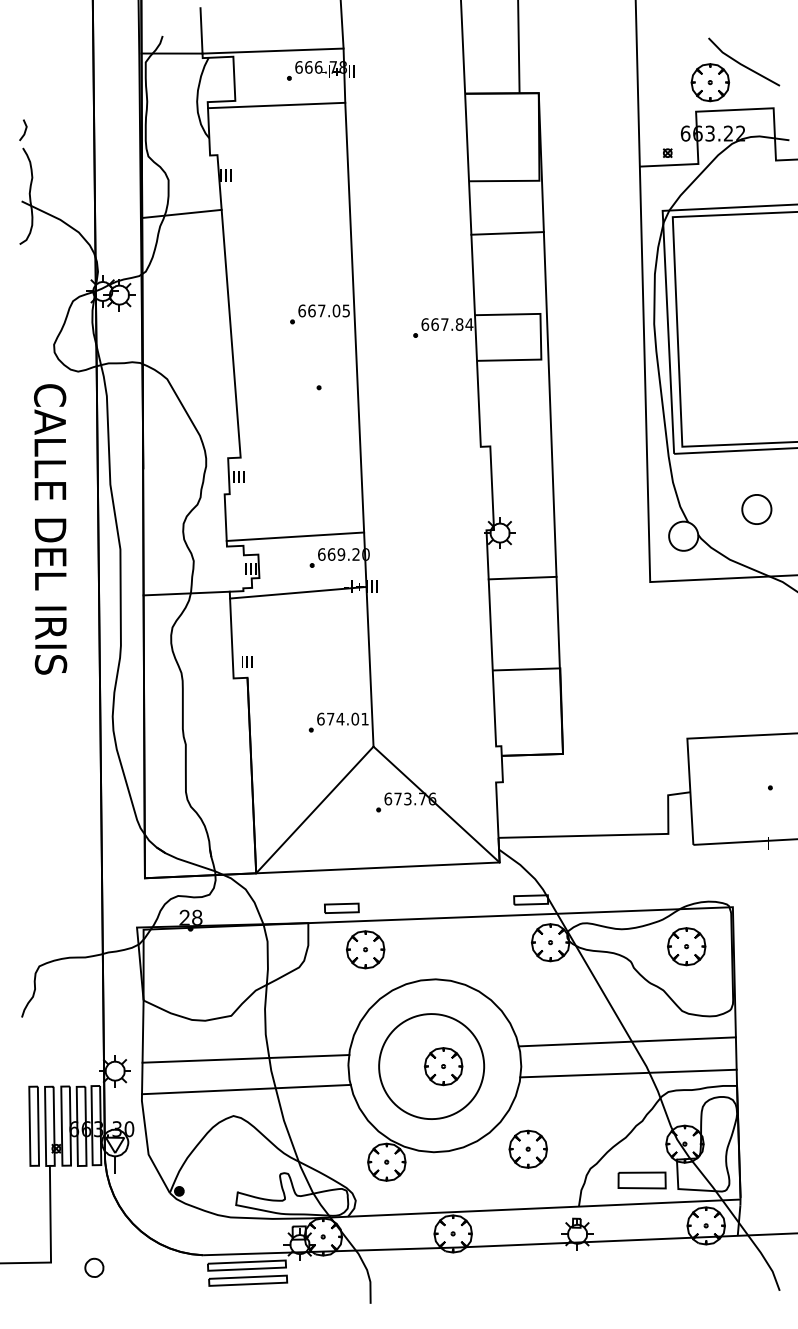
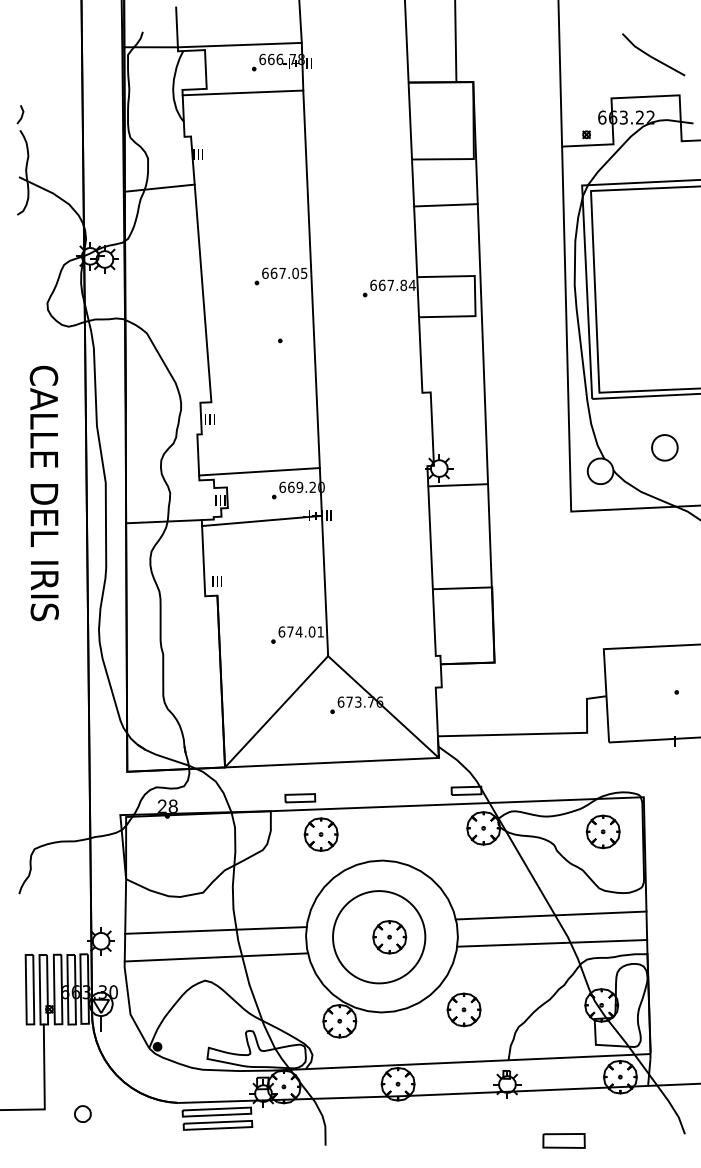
part: (710, 82) -> (624, 72), removed
text: (50, 529) -> (44, 493), moved
line: (522, 577) -> (458, 484), moved
part: (641, 1180) -> (563, 1140), moved

